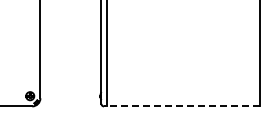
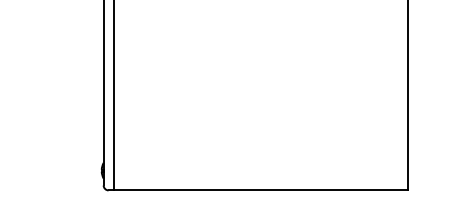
line: (181, 106) -> (257, 190), dashed -> solid

